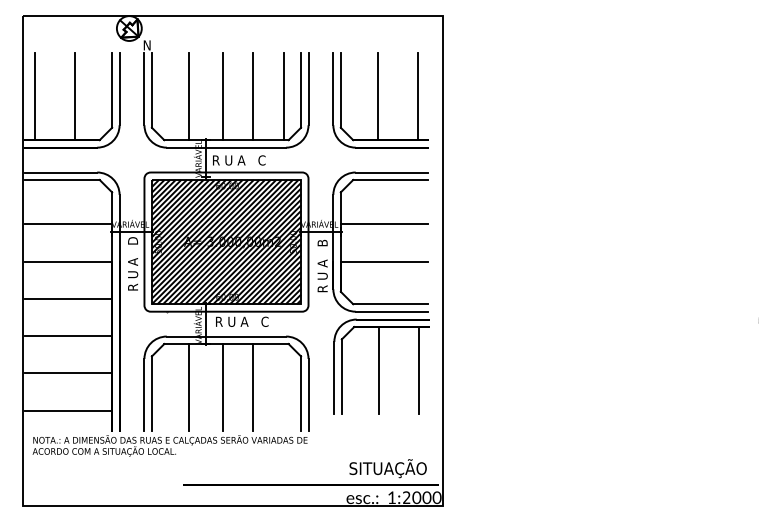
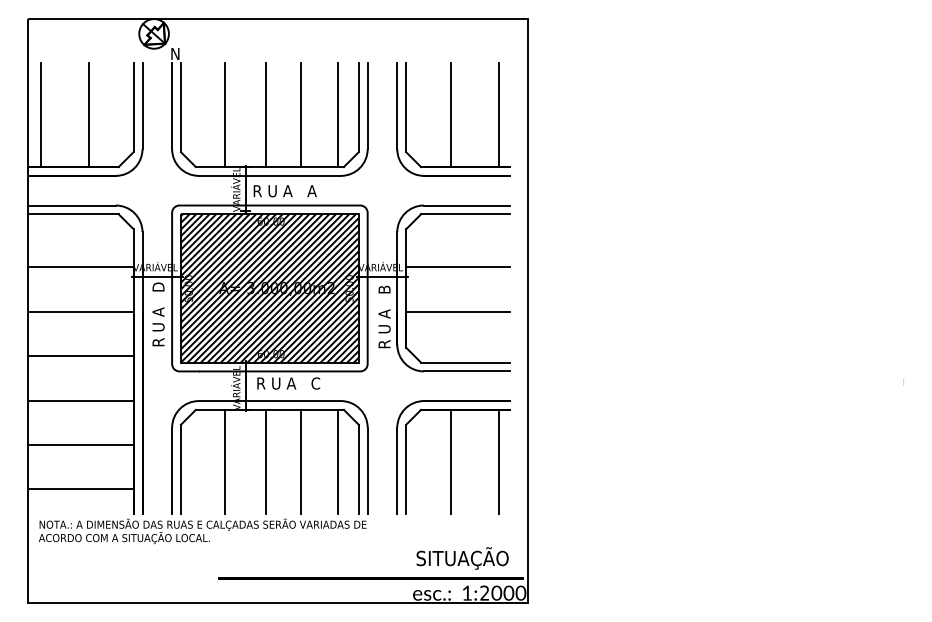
text: (261, 160) -> (311, 191), R U A   C -> R U A   A
part: (381, 366) -> (453, 457), moved
line: (283, 387) -> (337, 461), added

